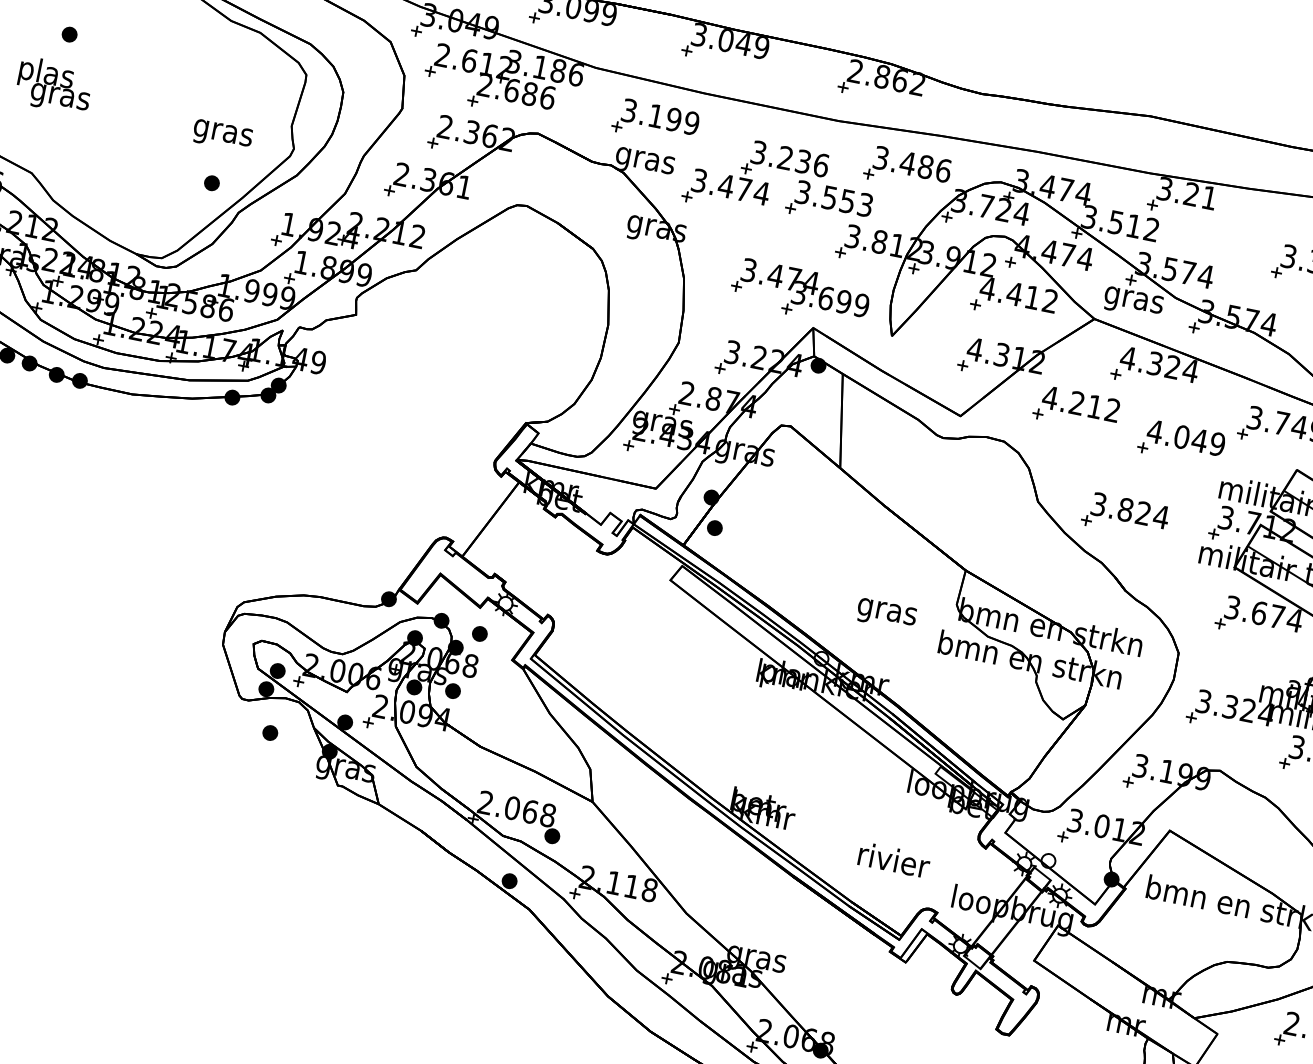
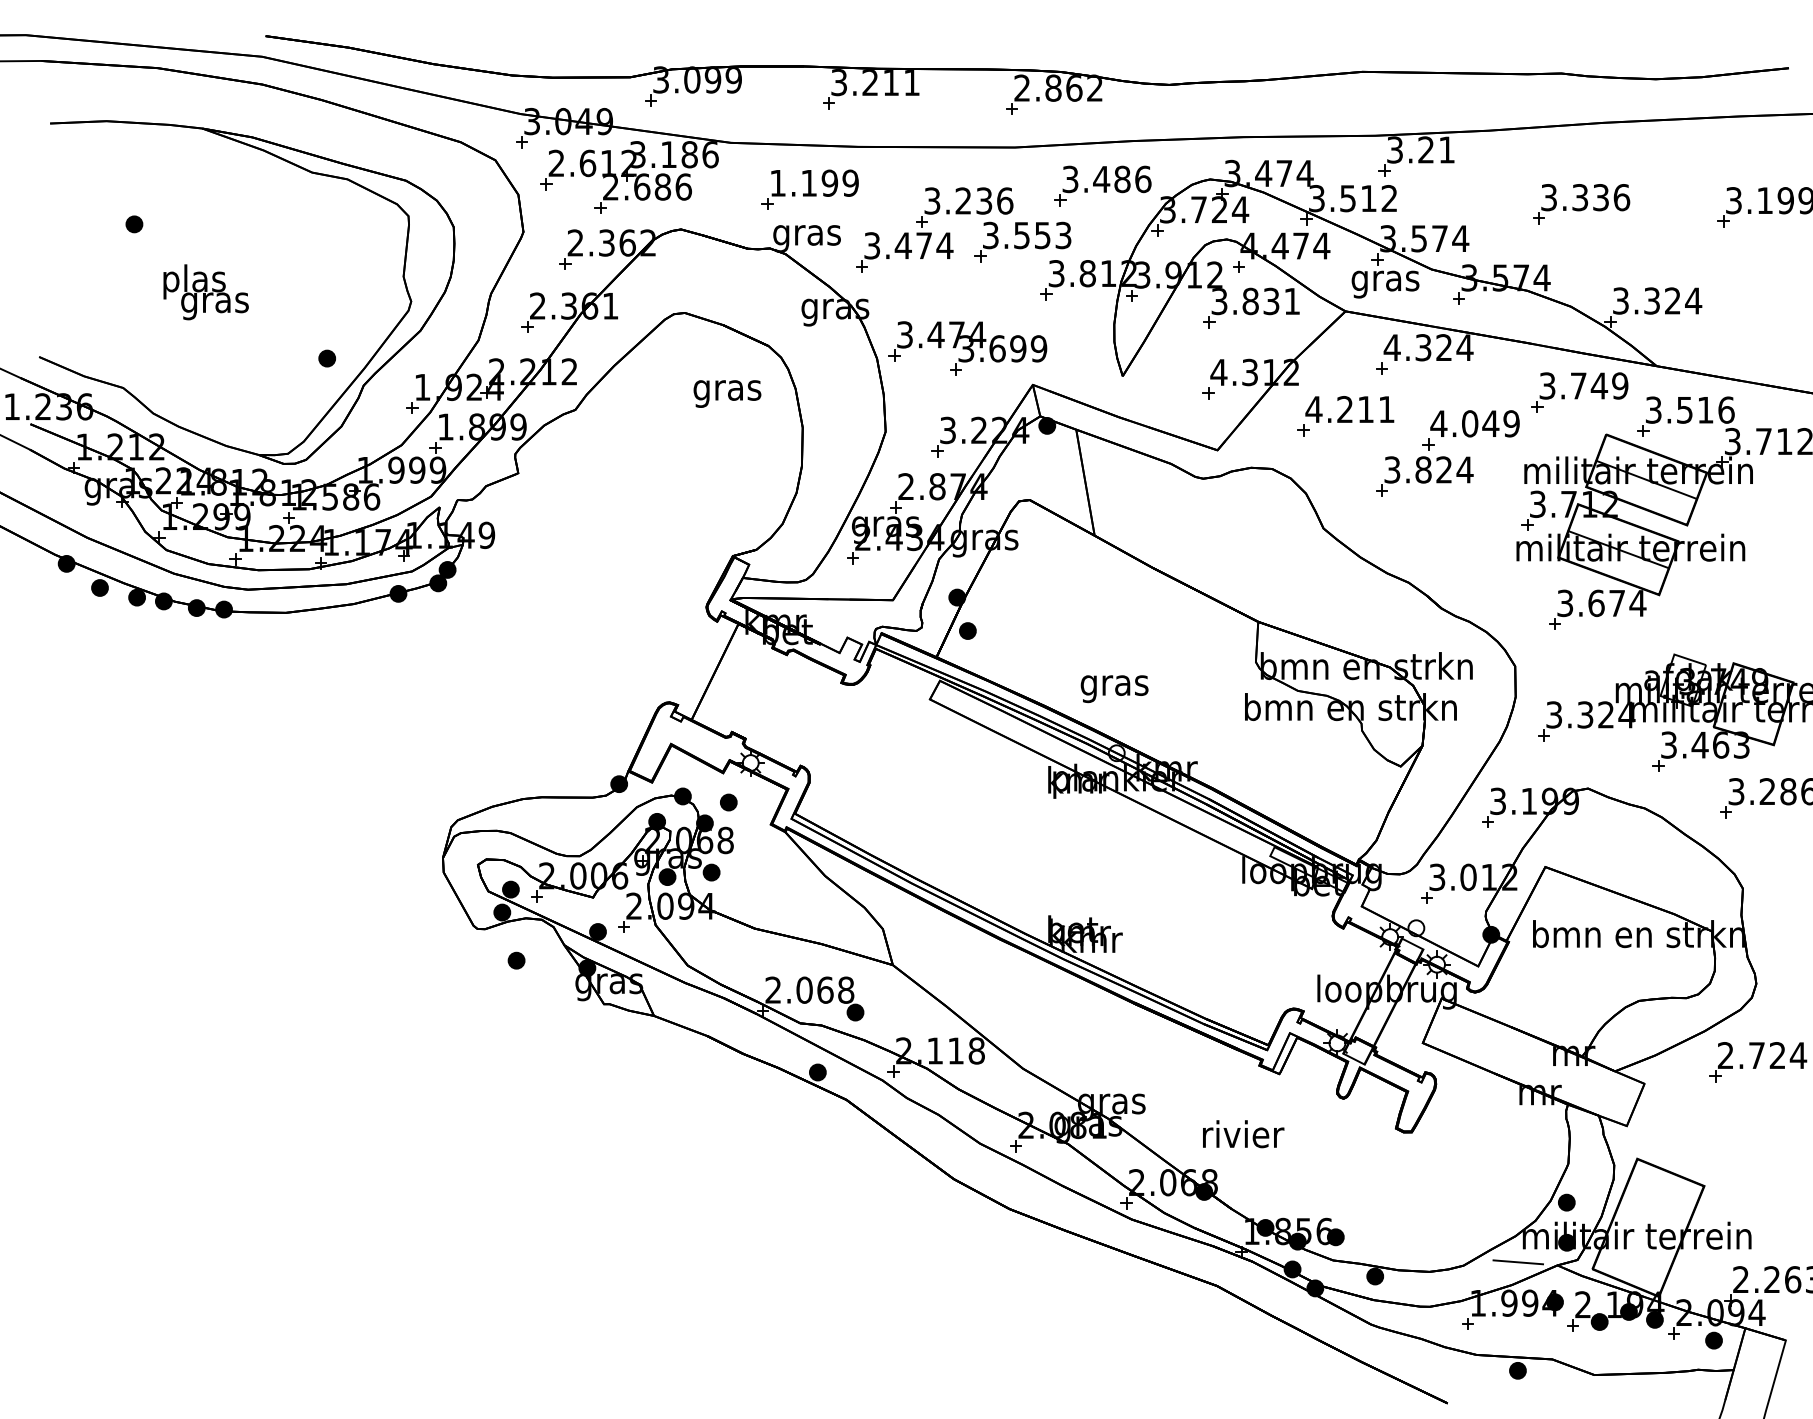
text: (744, 44) -> (891, 83), 3.049 -> 3.211
text: (53, 86) -> (205, 292), moved
text: (629, 110) -> (777, 182), 3.199 -> 1.199
text: (222, 135) -> (727, 393), moved
part: (800, 292) -> (967, 348), moved
text: (1018, 294) -> (1254, 301), 4.412 -> 3.831
text: (1112, 410) -> (1386, 409), 4.212 -> 4.211
part: (1125, 515) -> (1424, 476), moved
text: (886, 614) -> (1114, 689), moved
text: (894, 860) -> (1243, 1134), moved

